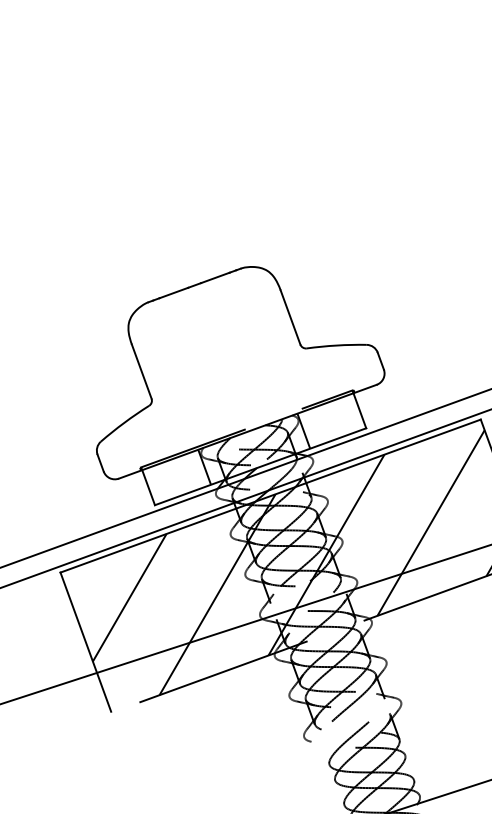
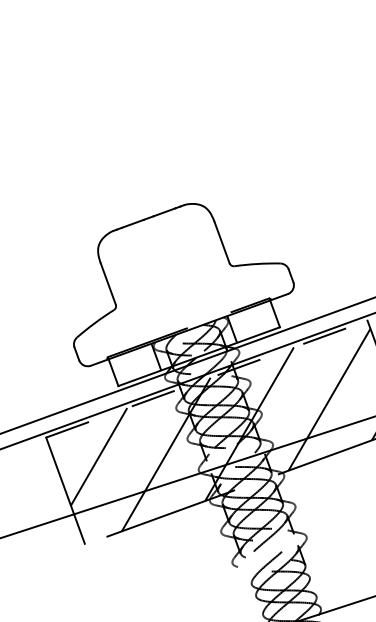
line: (270, 496) -> (206, 379), solid -> dashed

